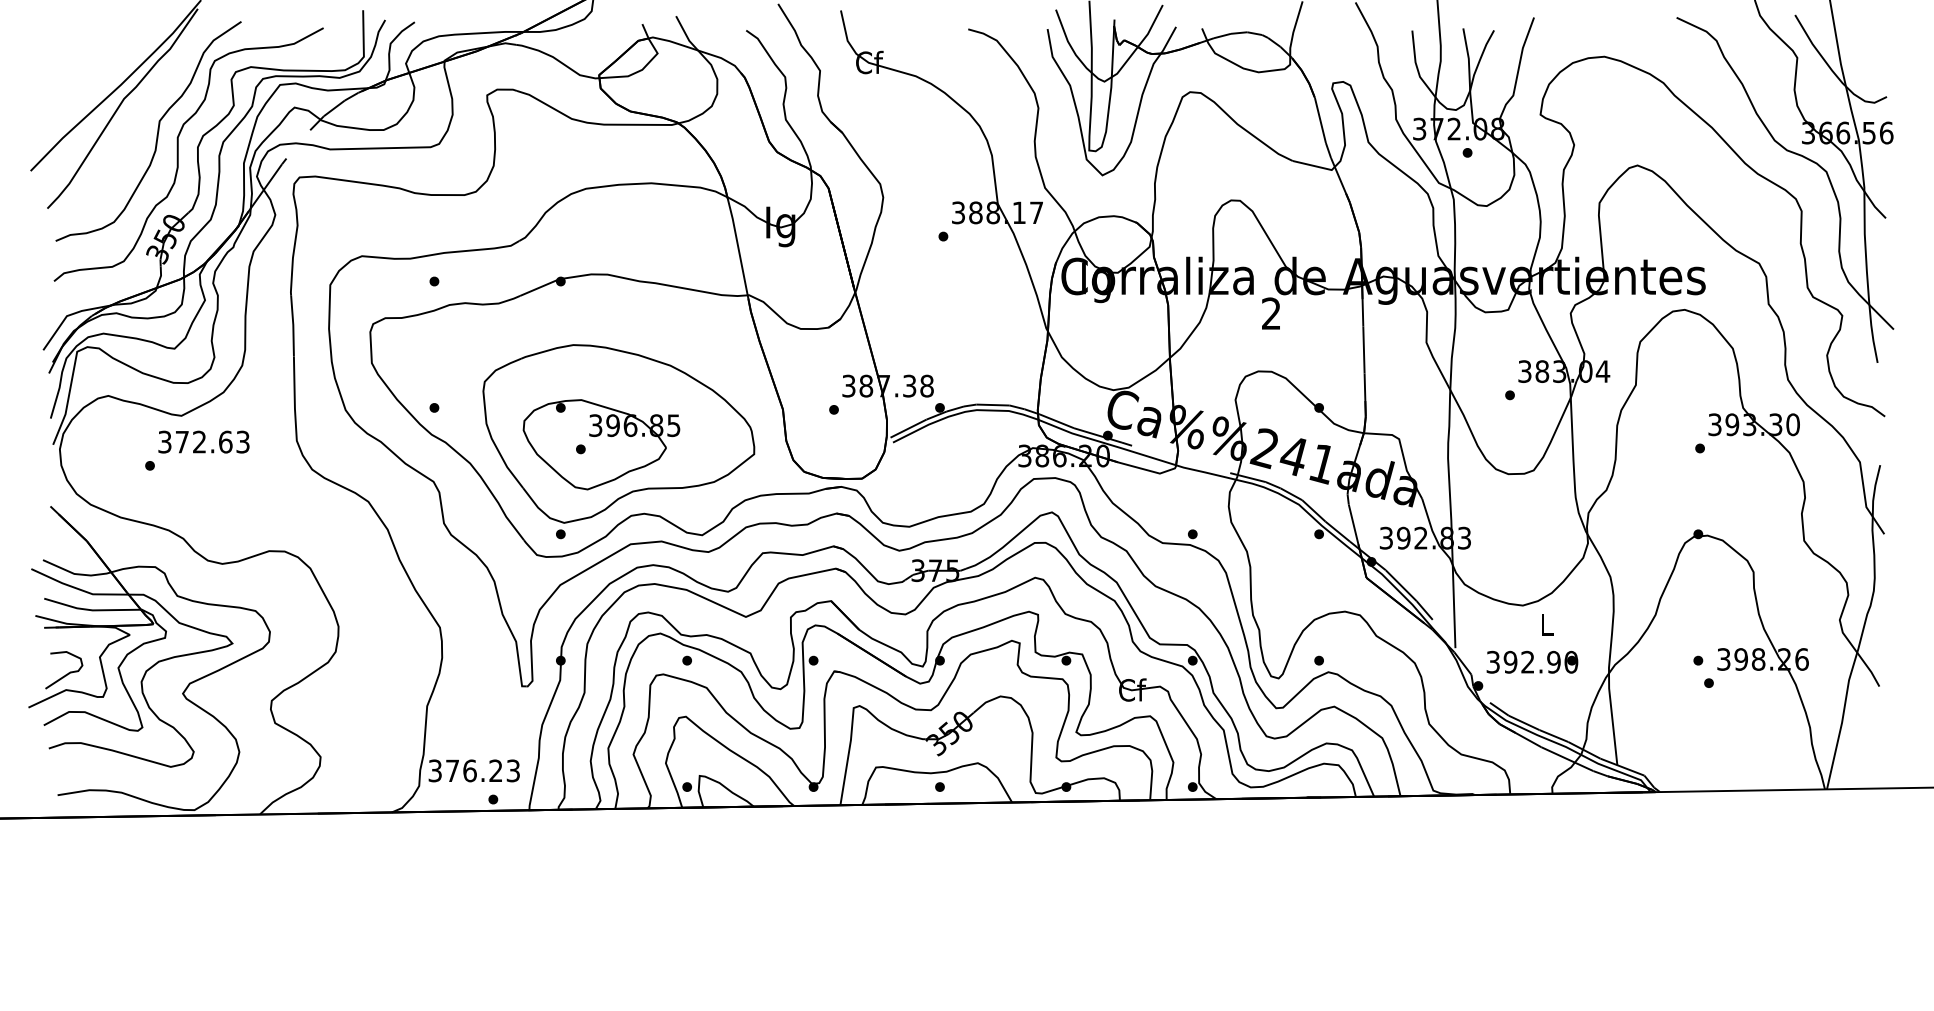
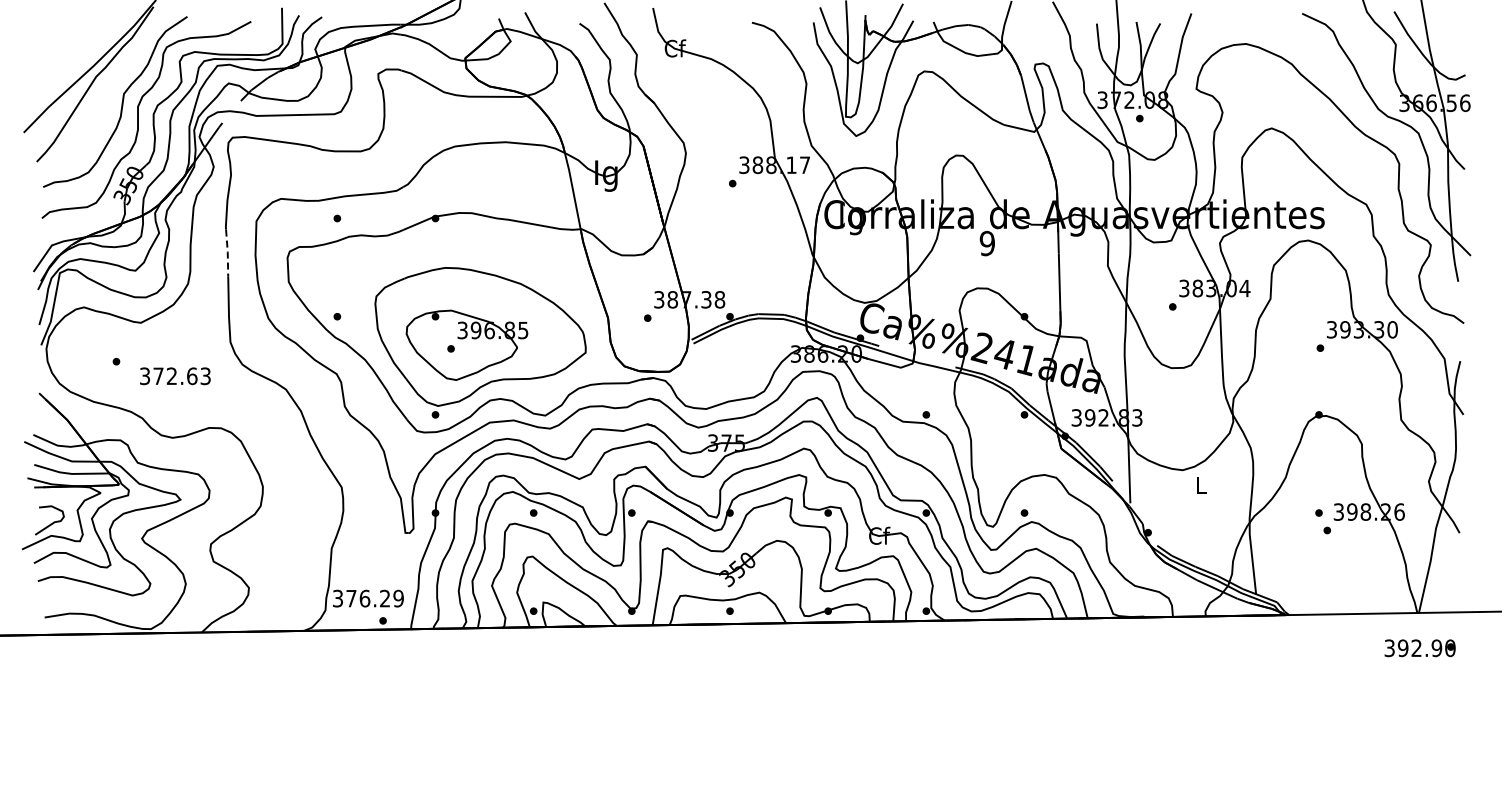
text: (1270, 313) -> (986, 243), 2 -> 9
line: (292, 326) -> (227, 253), solid -> dashed
text: (204, 442) -> (175, 376), moved
text: (1531, 662) -> (1419, 648), moved
text: (513, 770) -> (398, 598), 376.23 -> 376.29

